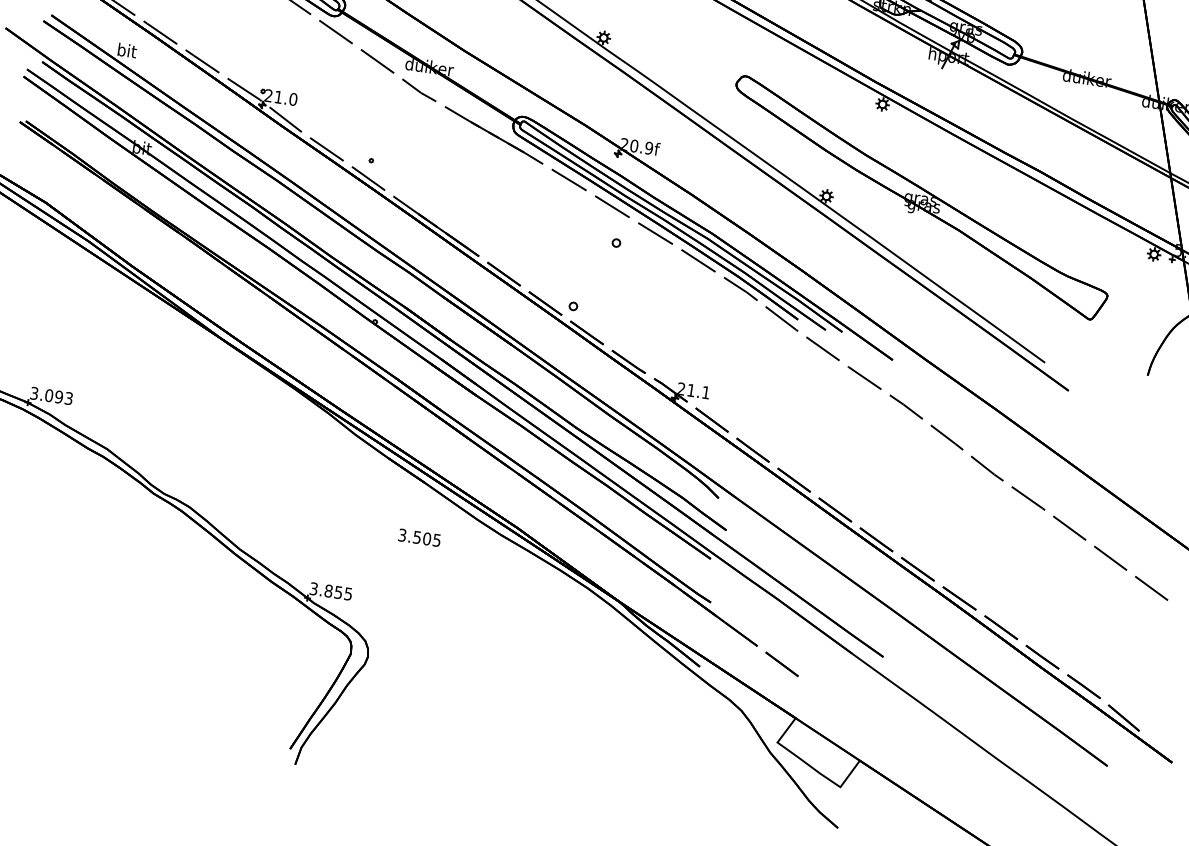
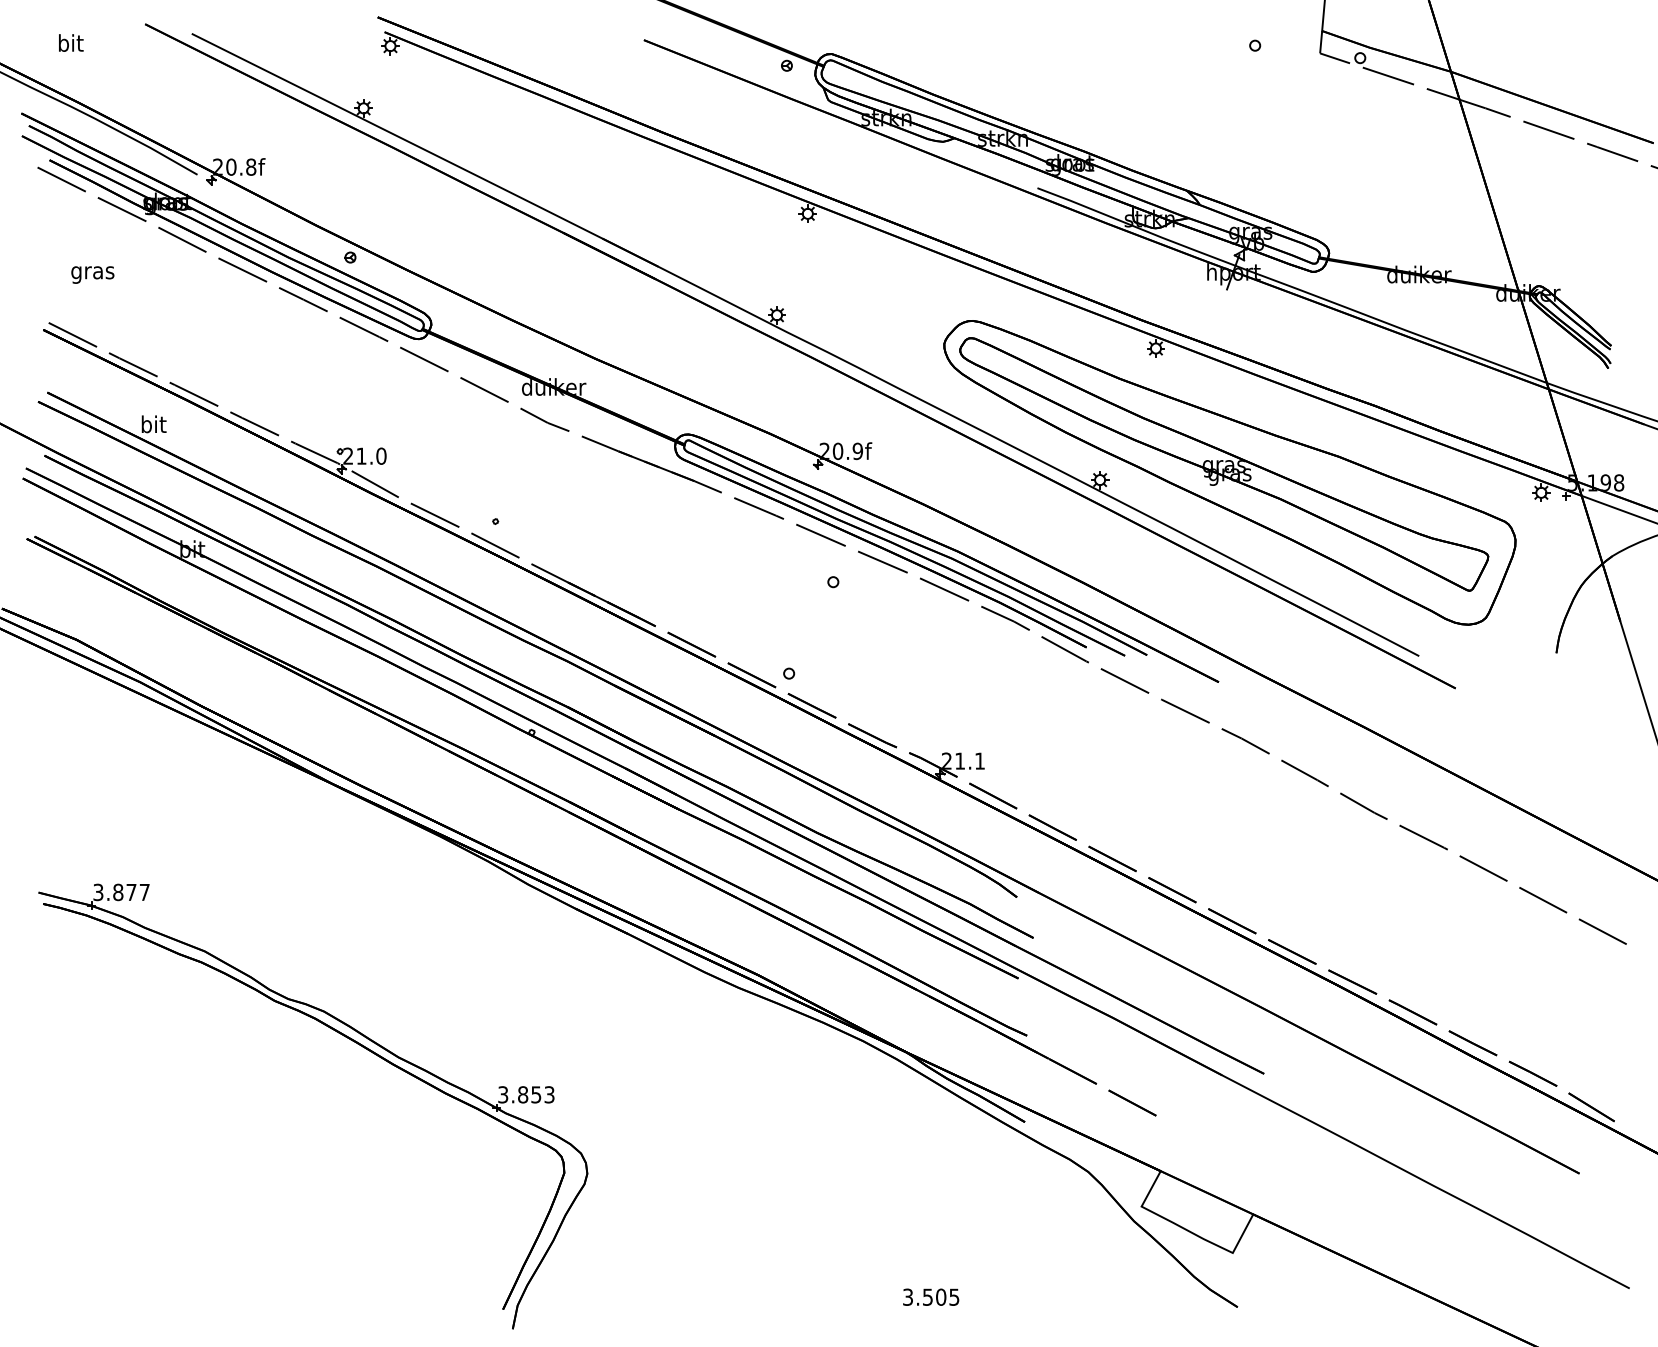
part: (923, 204) -> (1229, 472), added
text: (59, 397) -> (131, 892), 3.093 -> 3.877
text: (419, 537) -> (931, 1296), moved
text: (348, 593) -> (549, 1094), 3.855 -> 3.853

